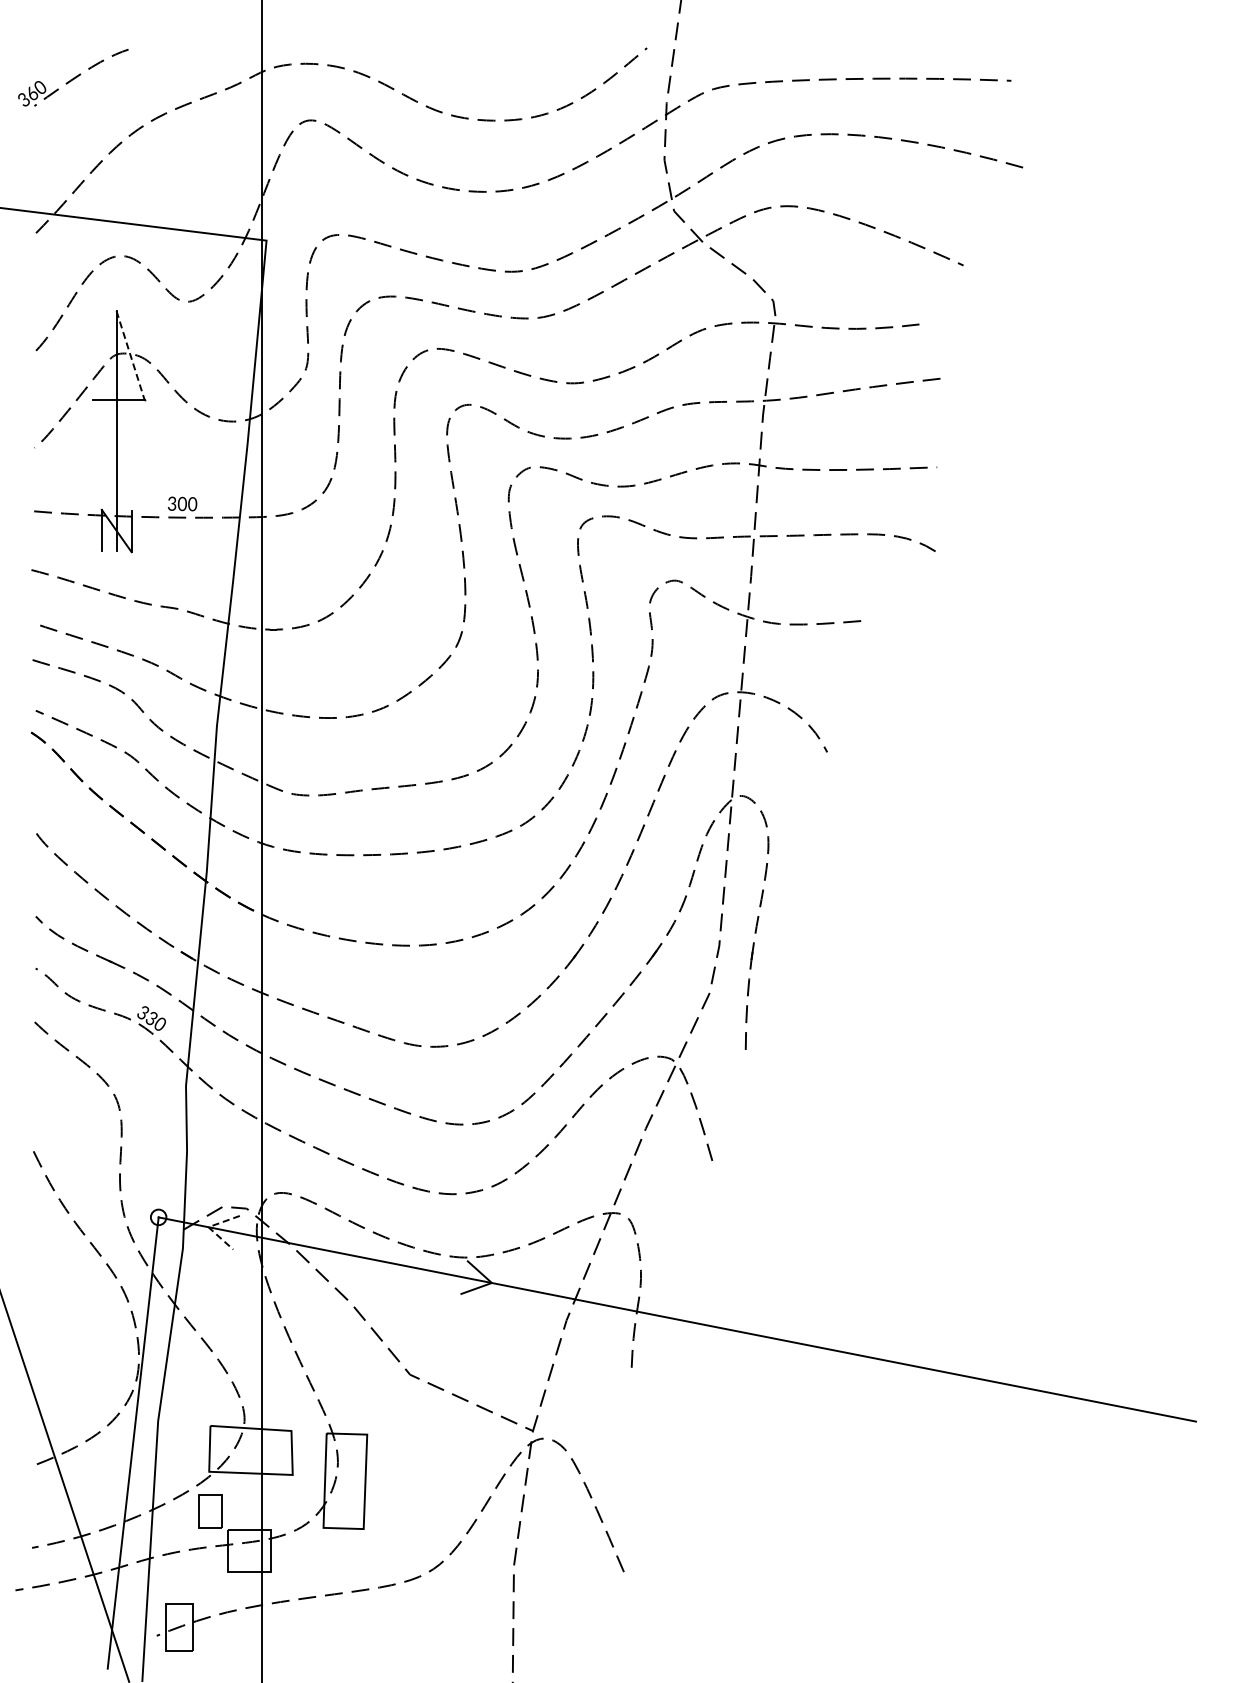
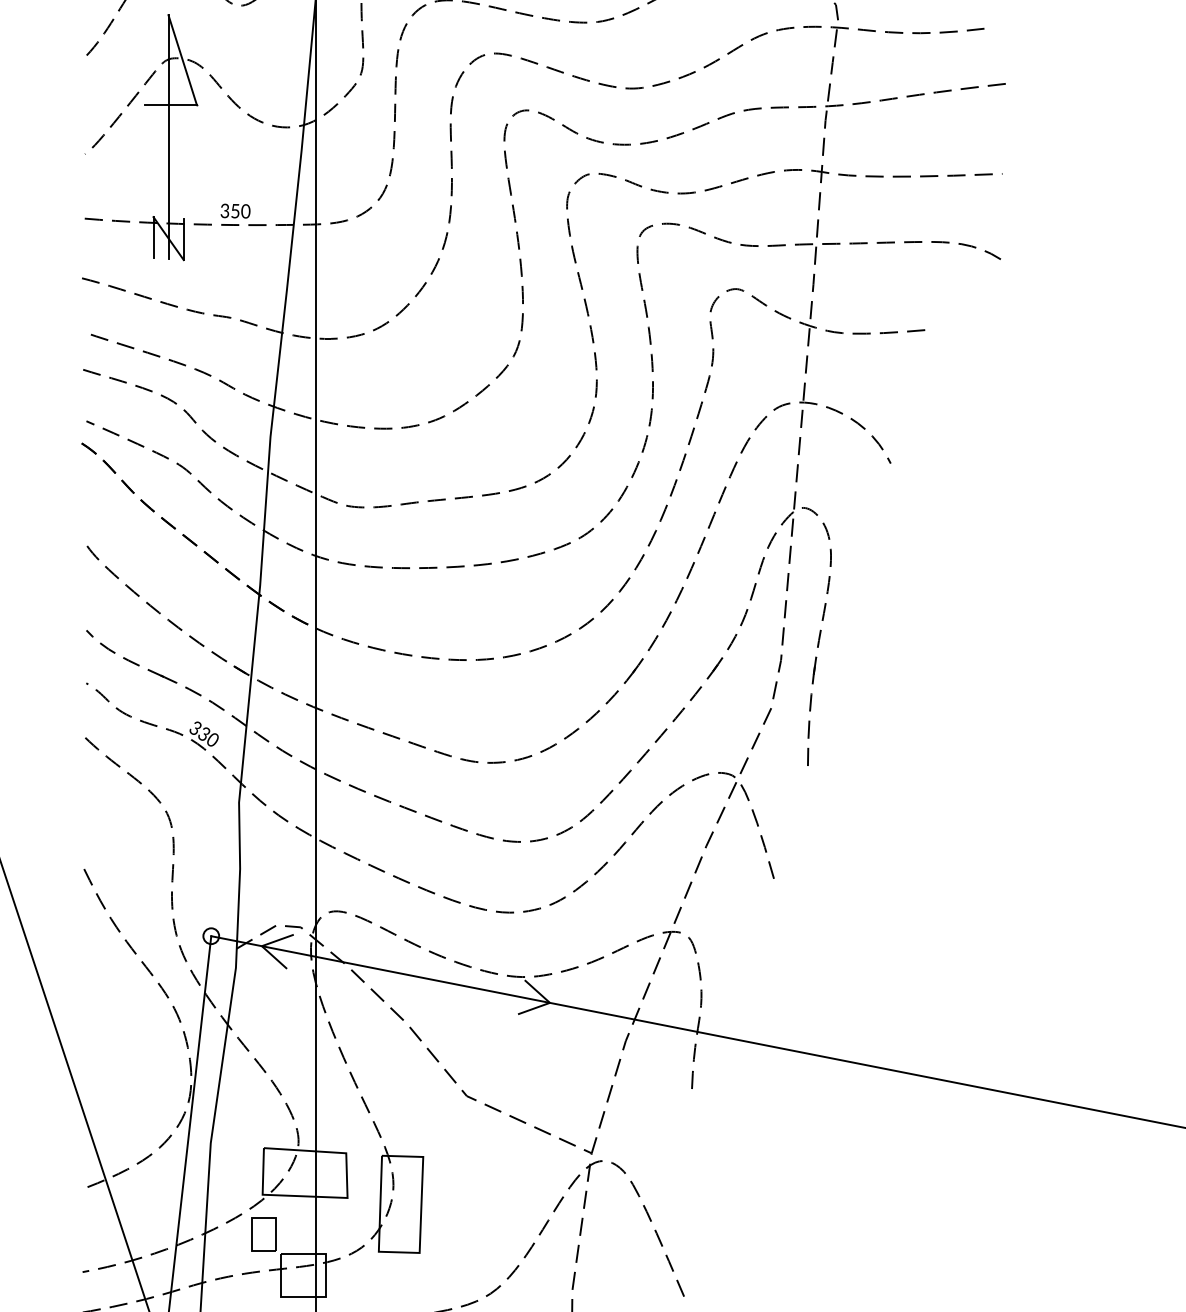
line: (130, 355) -> (182, 60), dashed -> solid
text: (181, 503) -> (234, 210), 300 -> 350
line: (208, 1227) -> (261, 946), dashed -> solid

